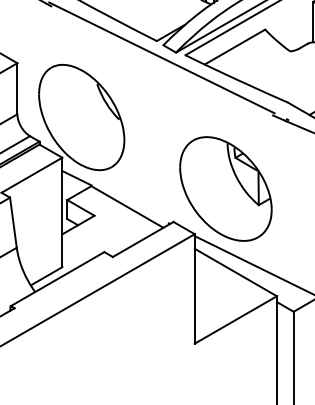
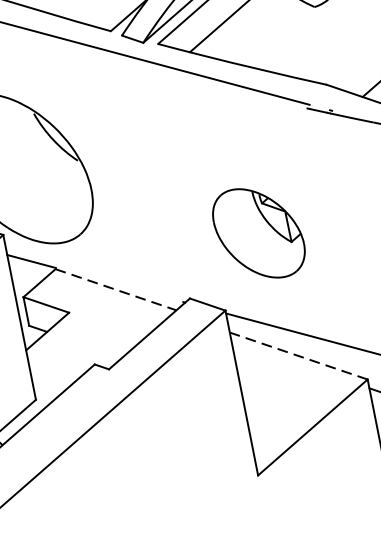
part: (225, 188) -> (258, 232), size x0.6
line: (127, 207) -> (116, 290), solid -> dashed
line: (235, 272) -> (298, 356), solid -> dashed

